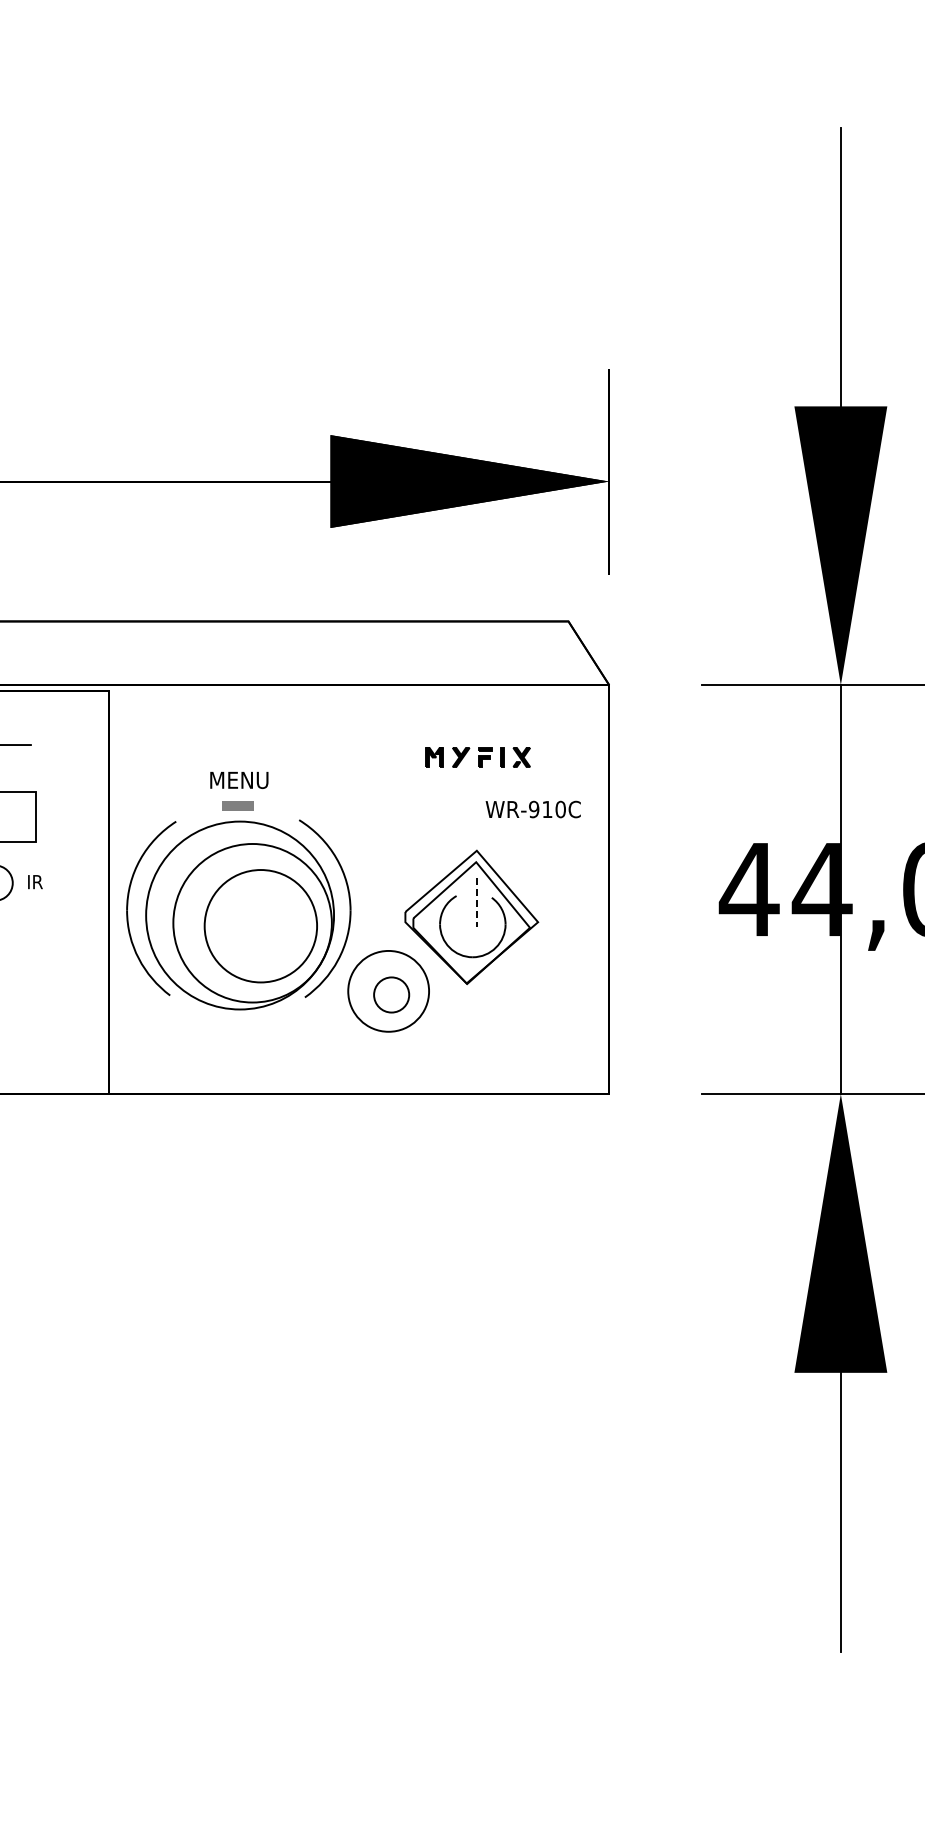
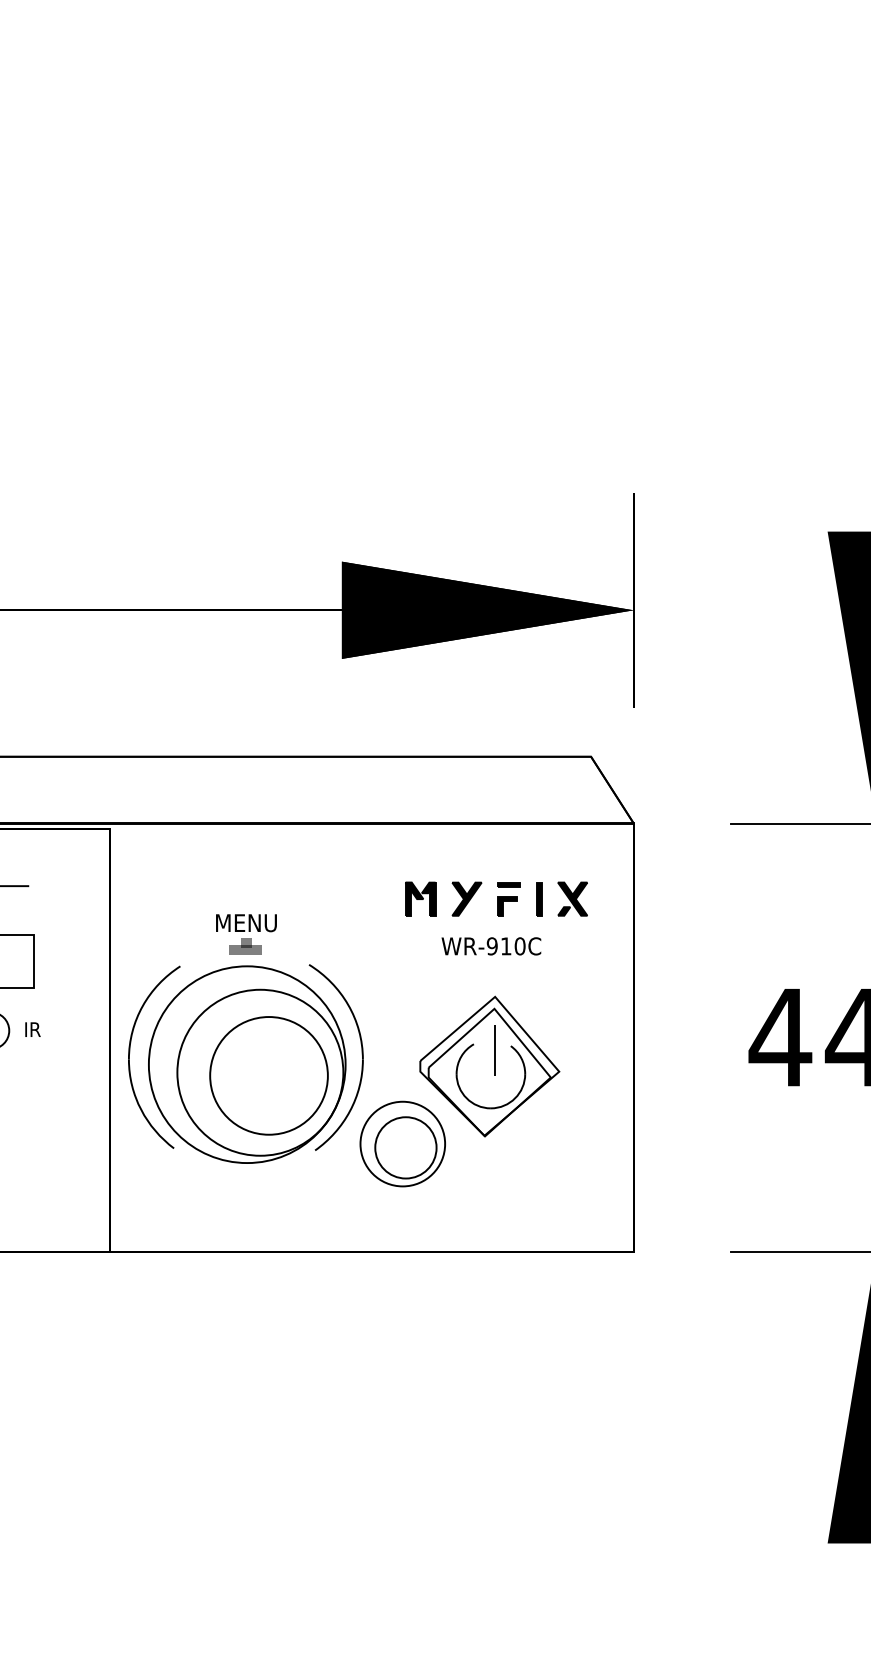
part: (477, 757) -> (495, 899), size x1.67
fill: (238, 799) -> (245, 943), added
text: (532, 809) -> (490, 946), moved
line: (476, 902) -> (494, 1051), dashed -> solid
circle: (391, 994) -> (405, 1147), size x1.67

